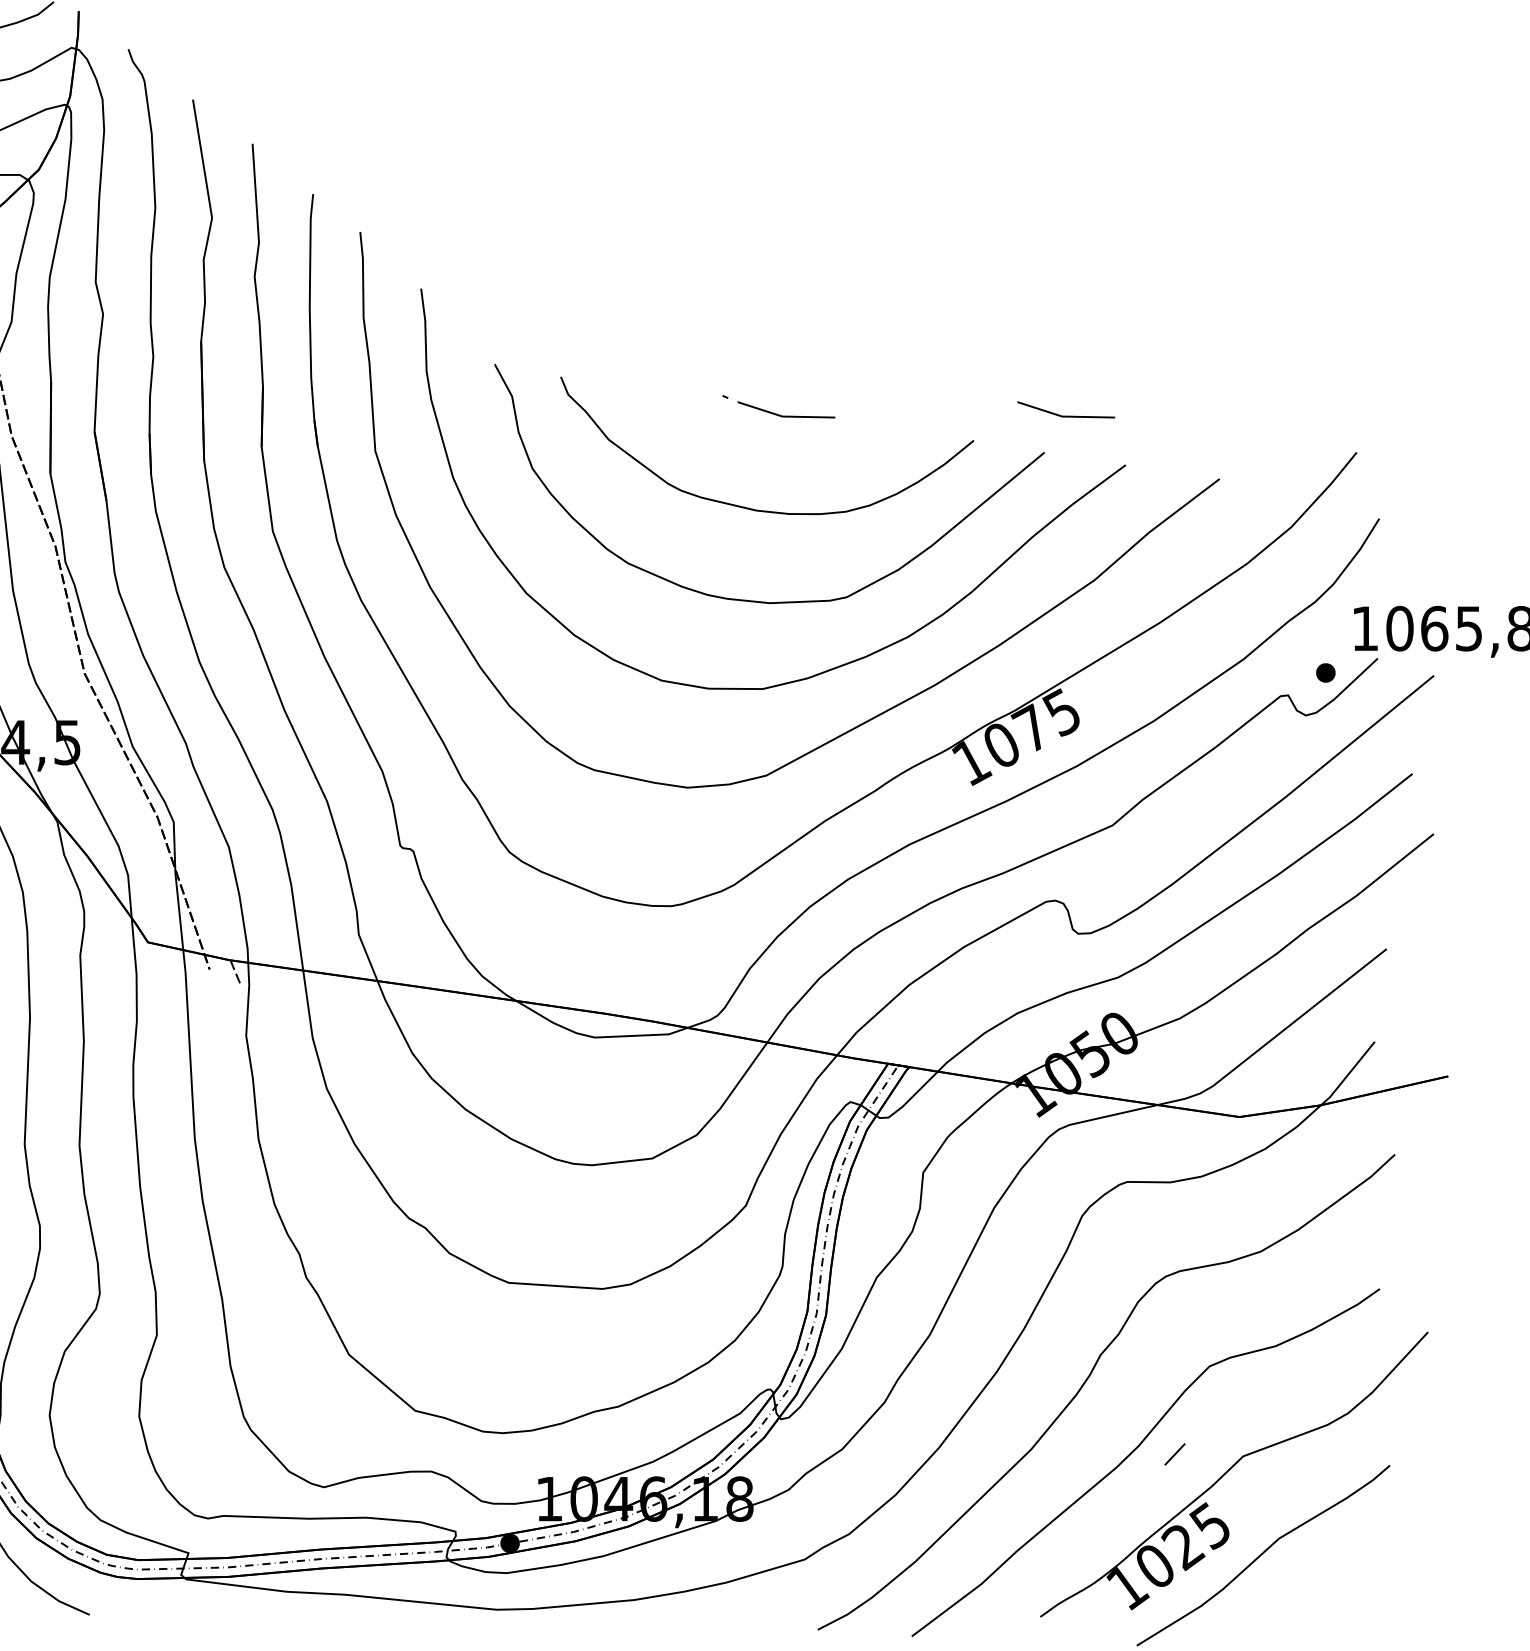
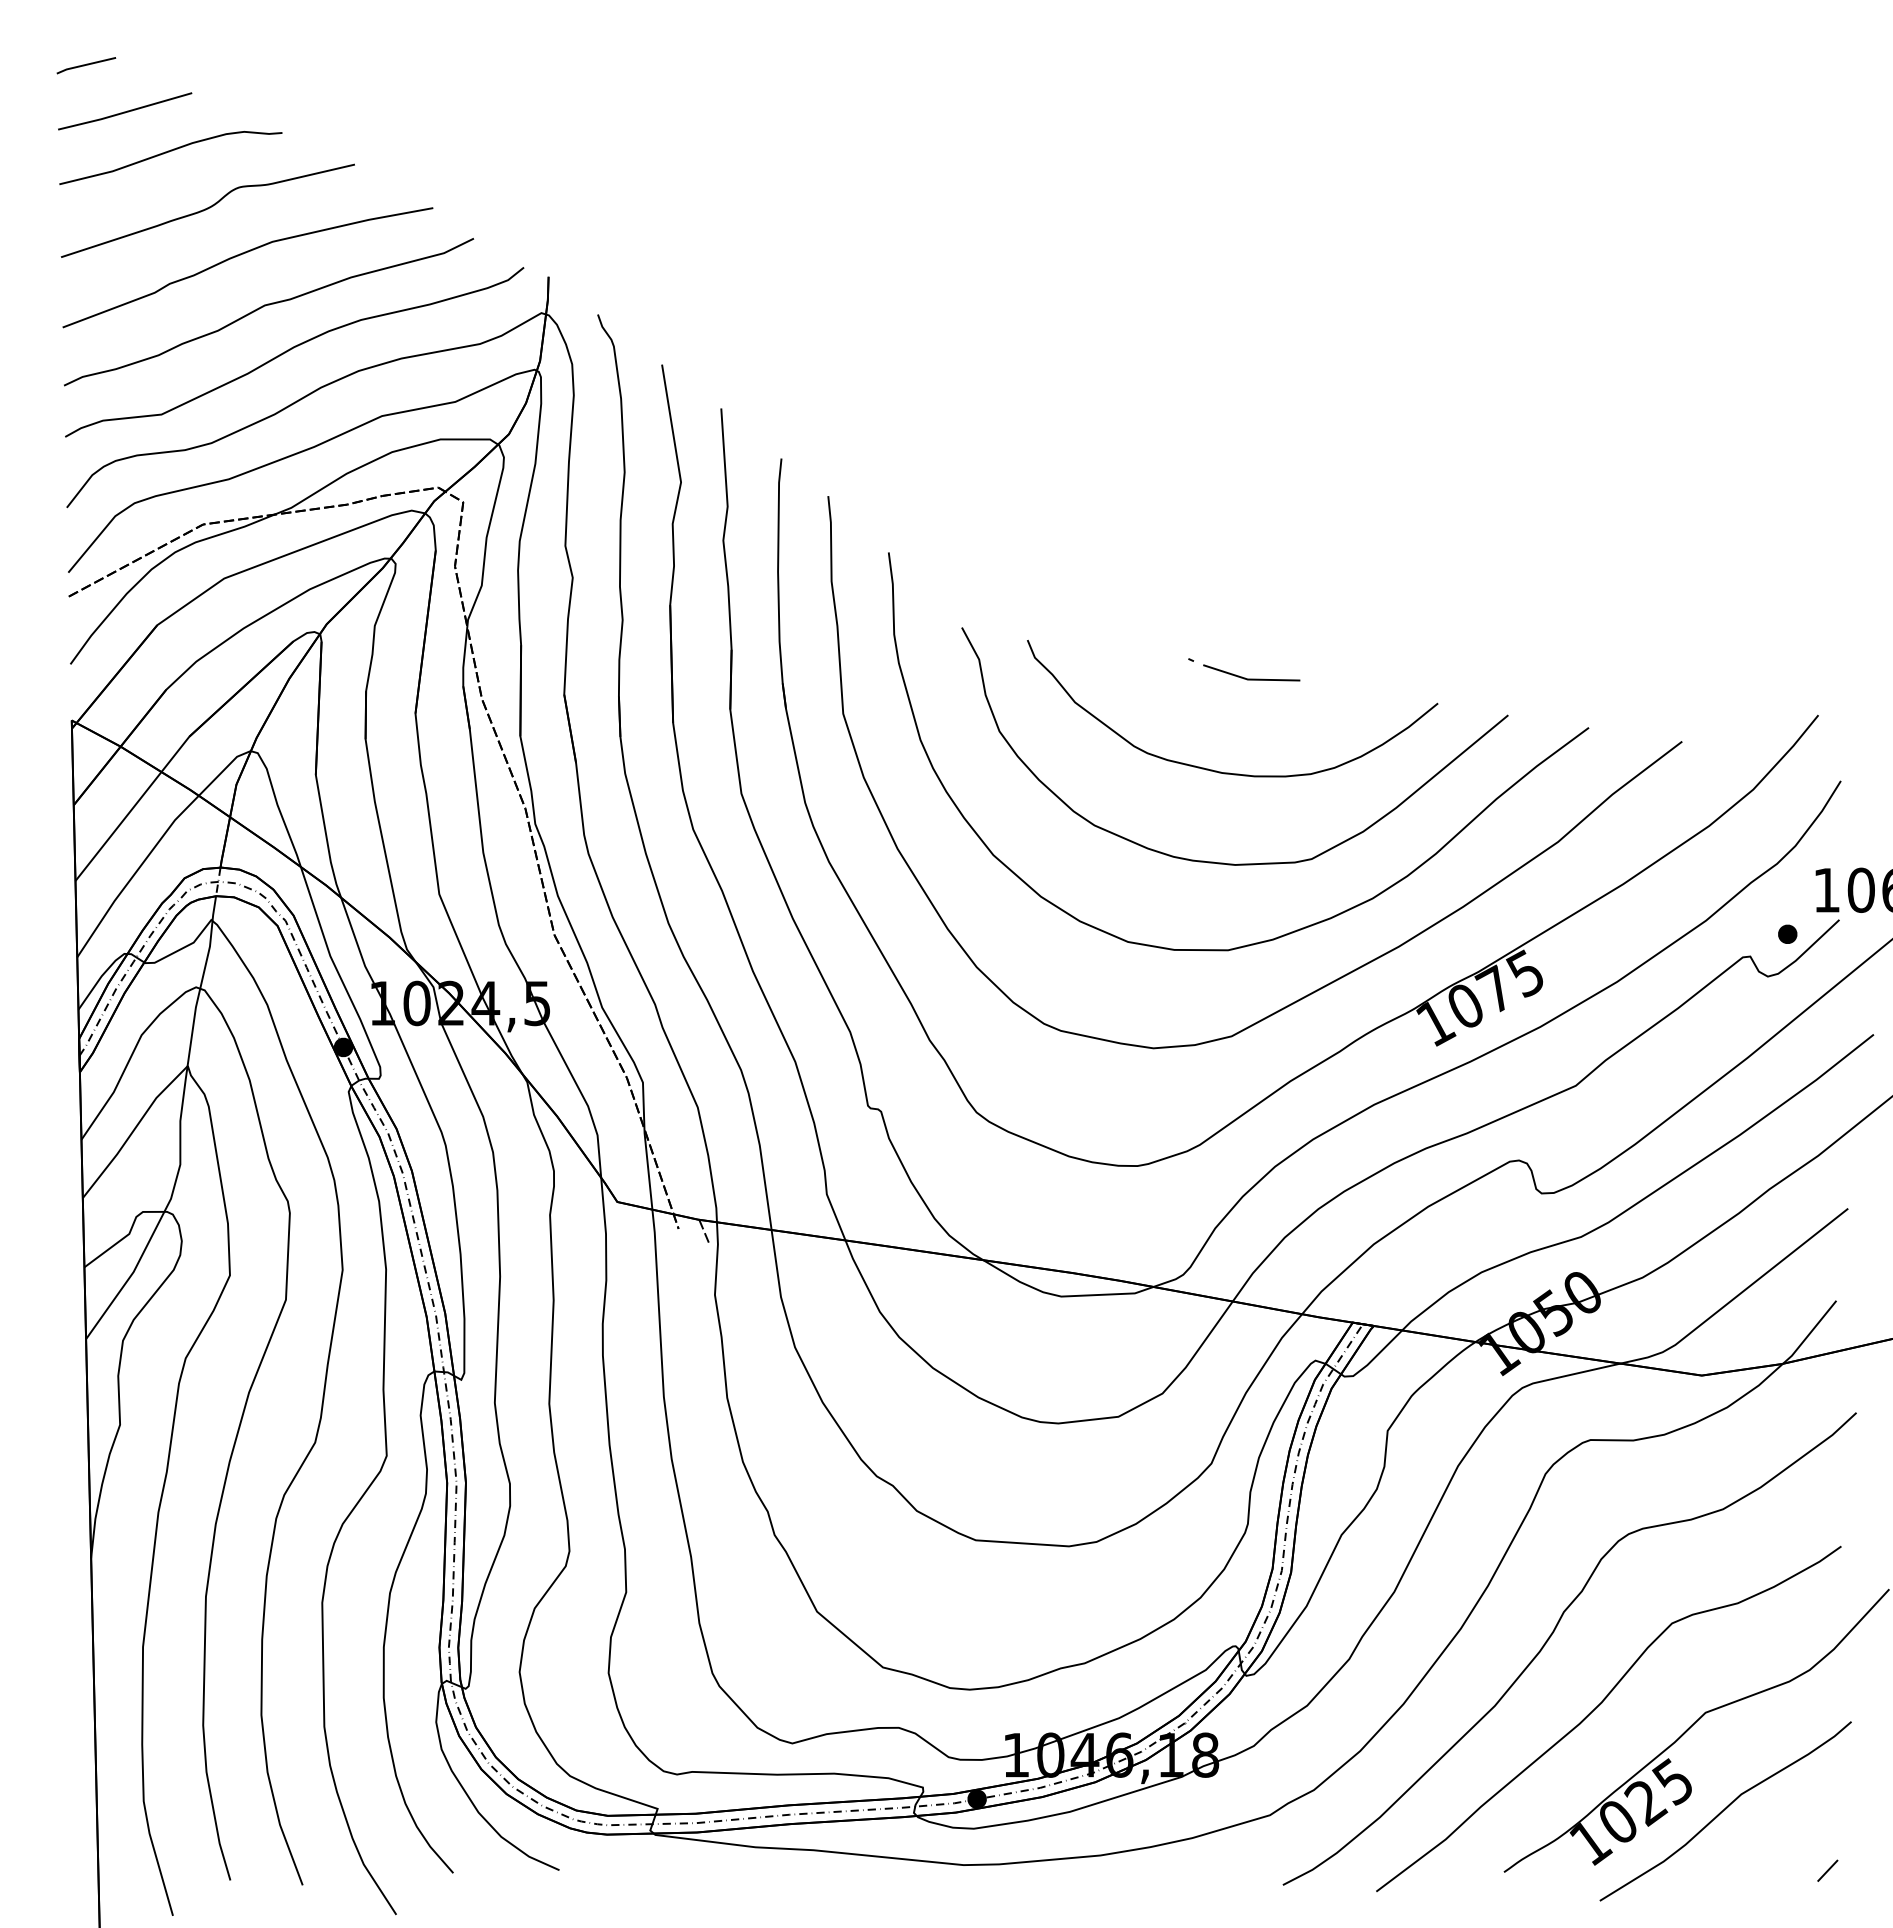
line: (1065, 415) -> (1529, 678), removed
line: (1174, 1454) -> (1827, 1870), moved

